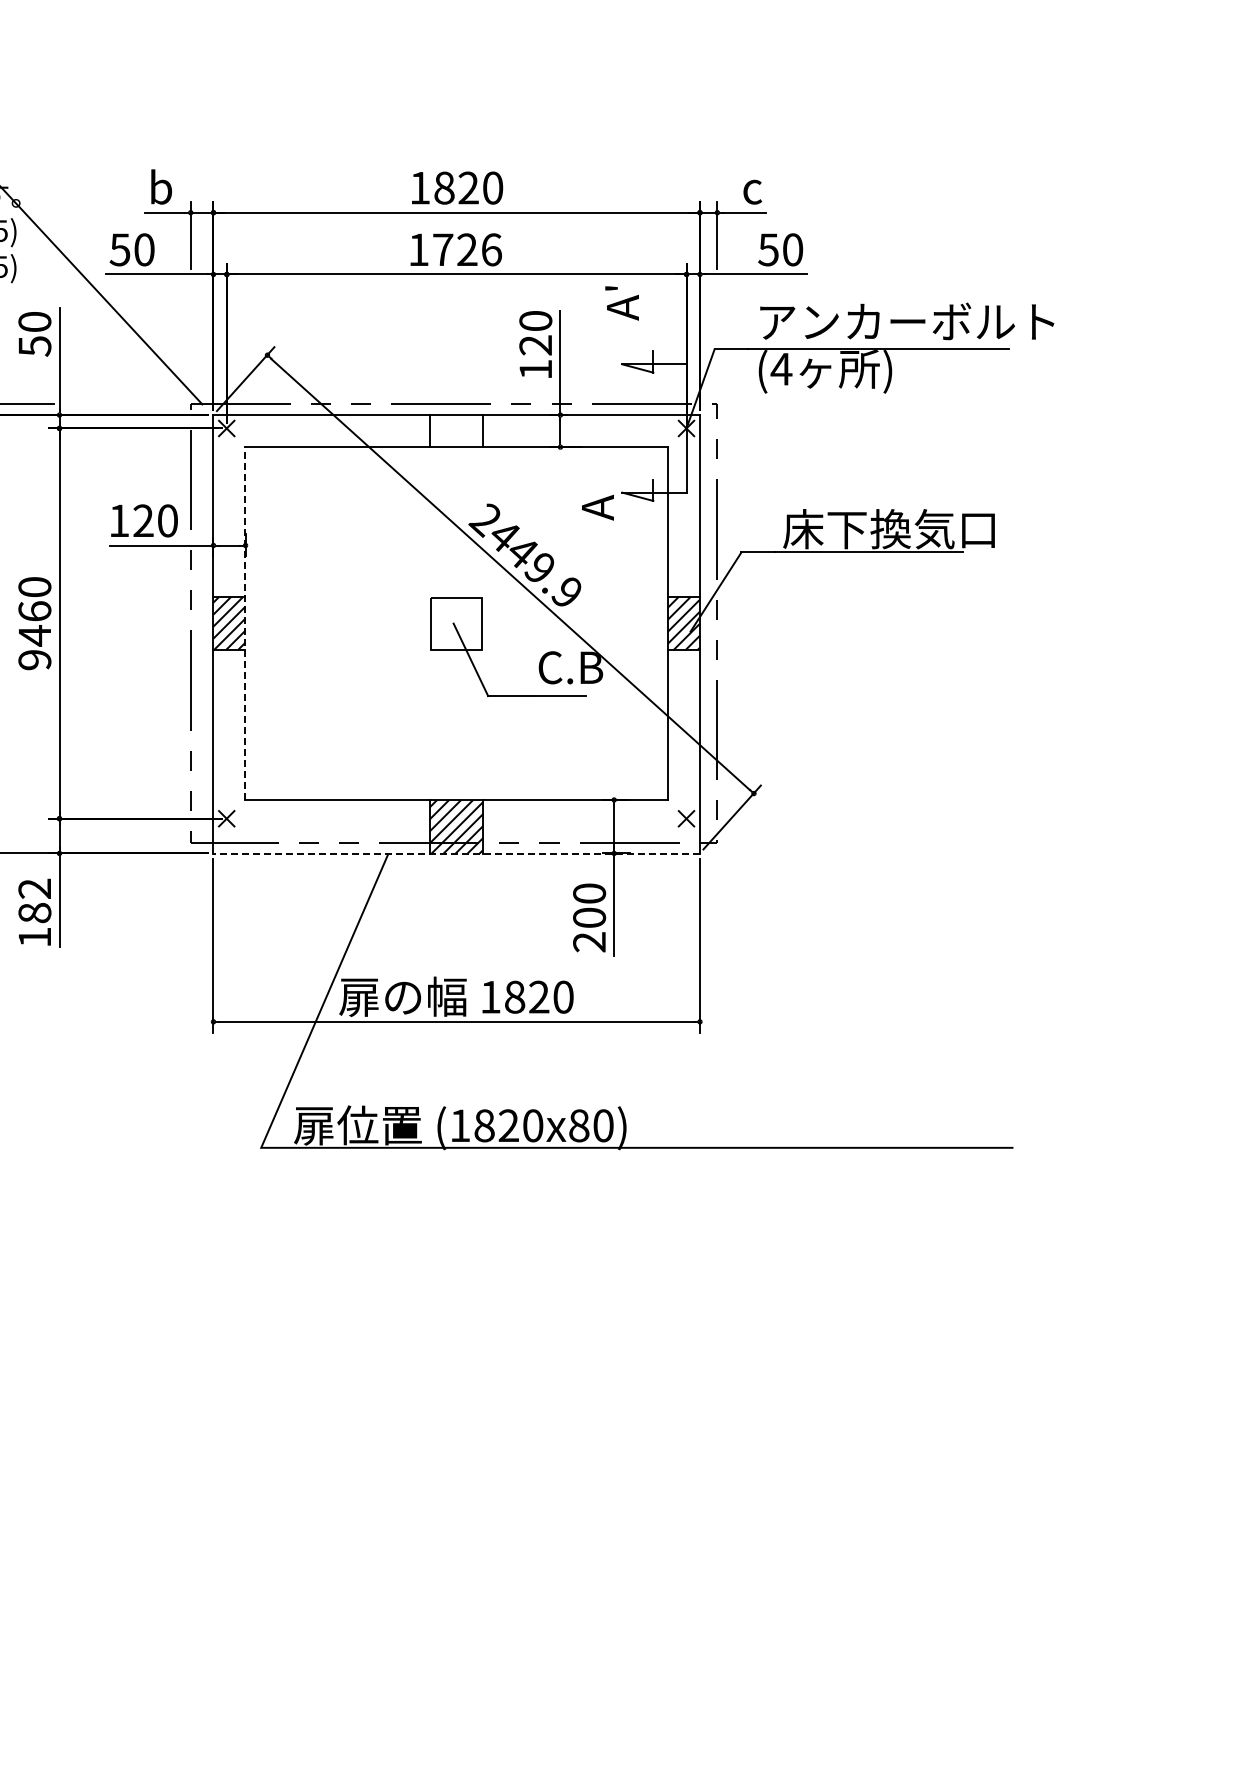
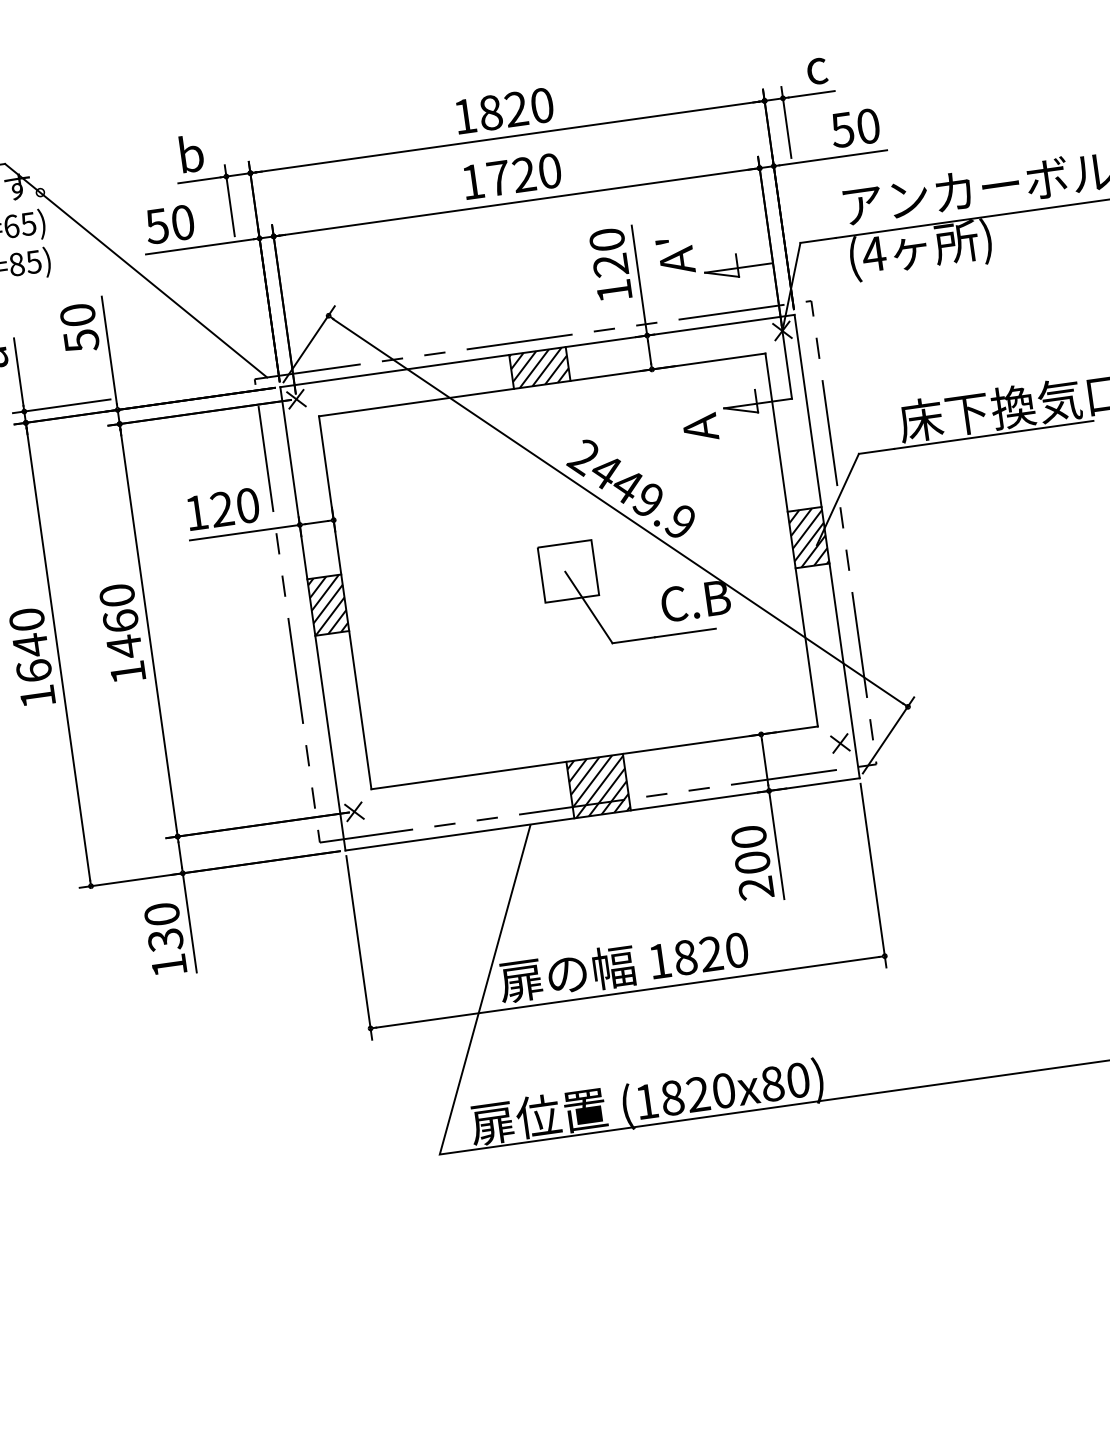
text: (491, 249) -> (549, 170), 1726 -> 1720
text: (621, 303) -> (674, 256), moved
hatch: (456, 431) -> (539, 368), added
line: (245, 623) -> (345, 602), dashed -> solid
text: (34, 660) -> (127, 673), 9460 -> 1460
line: (456, 853) -> (602, 814), dashed -> solid
text: (34, 900) -> (163, 926), 182 -> 130

